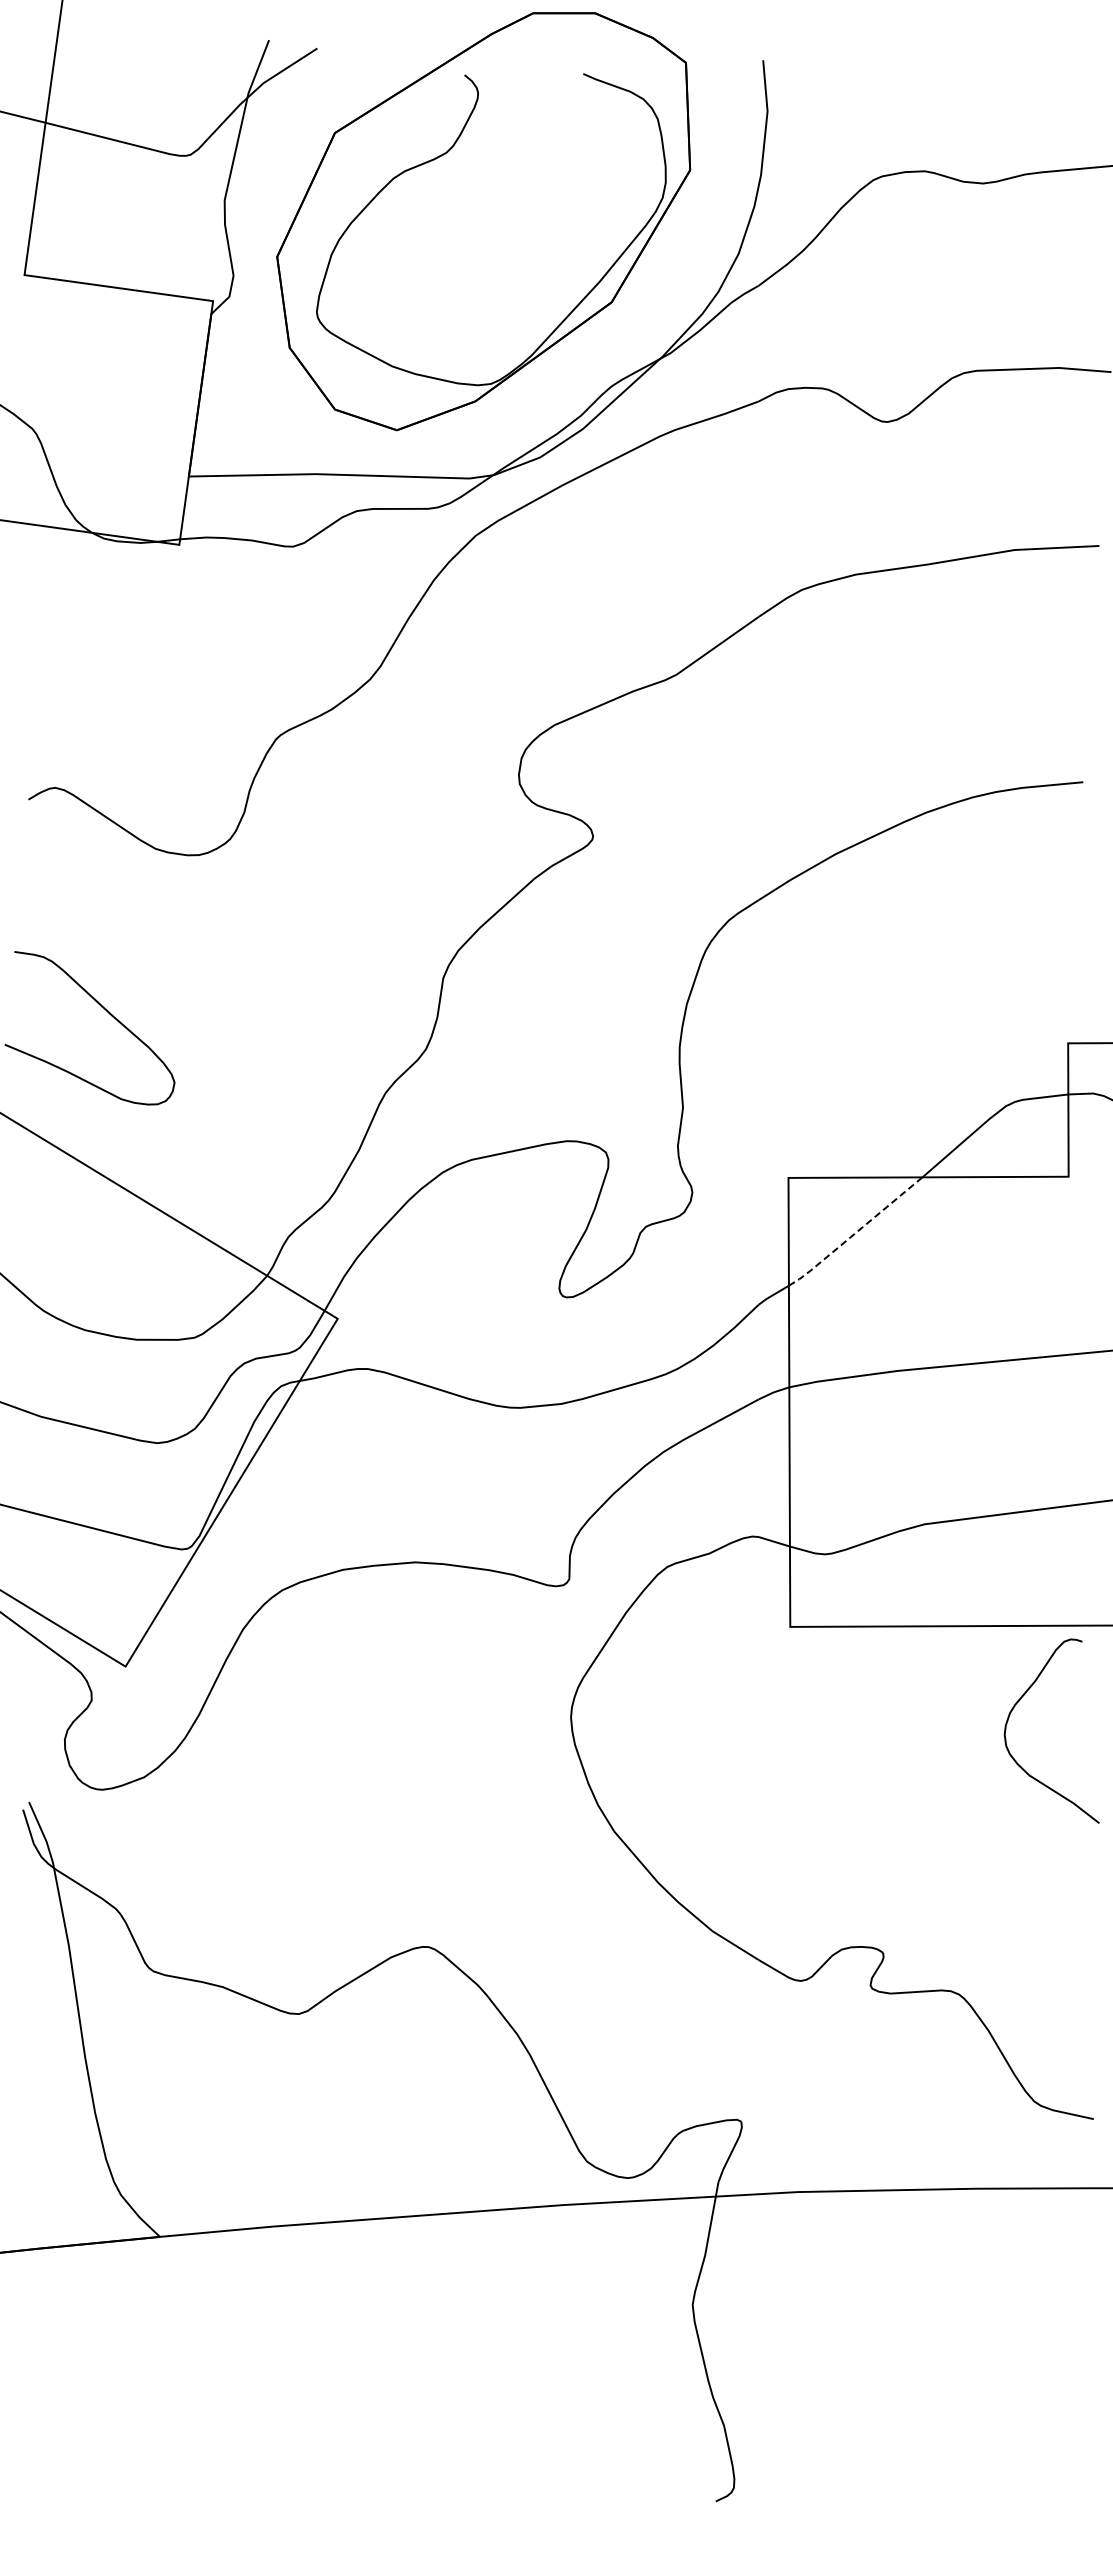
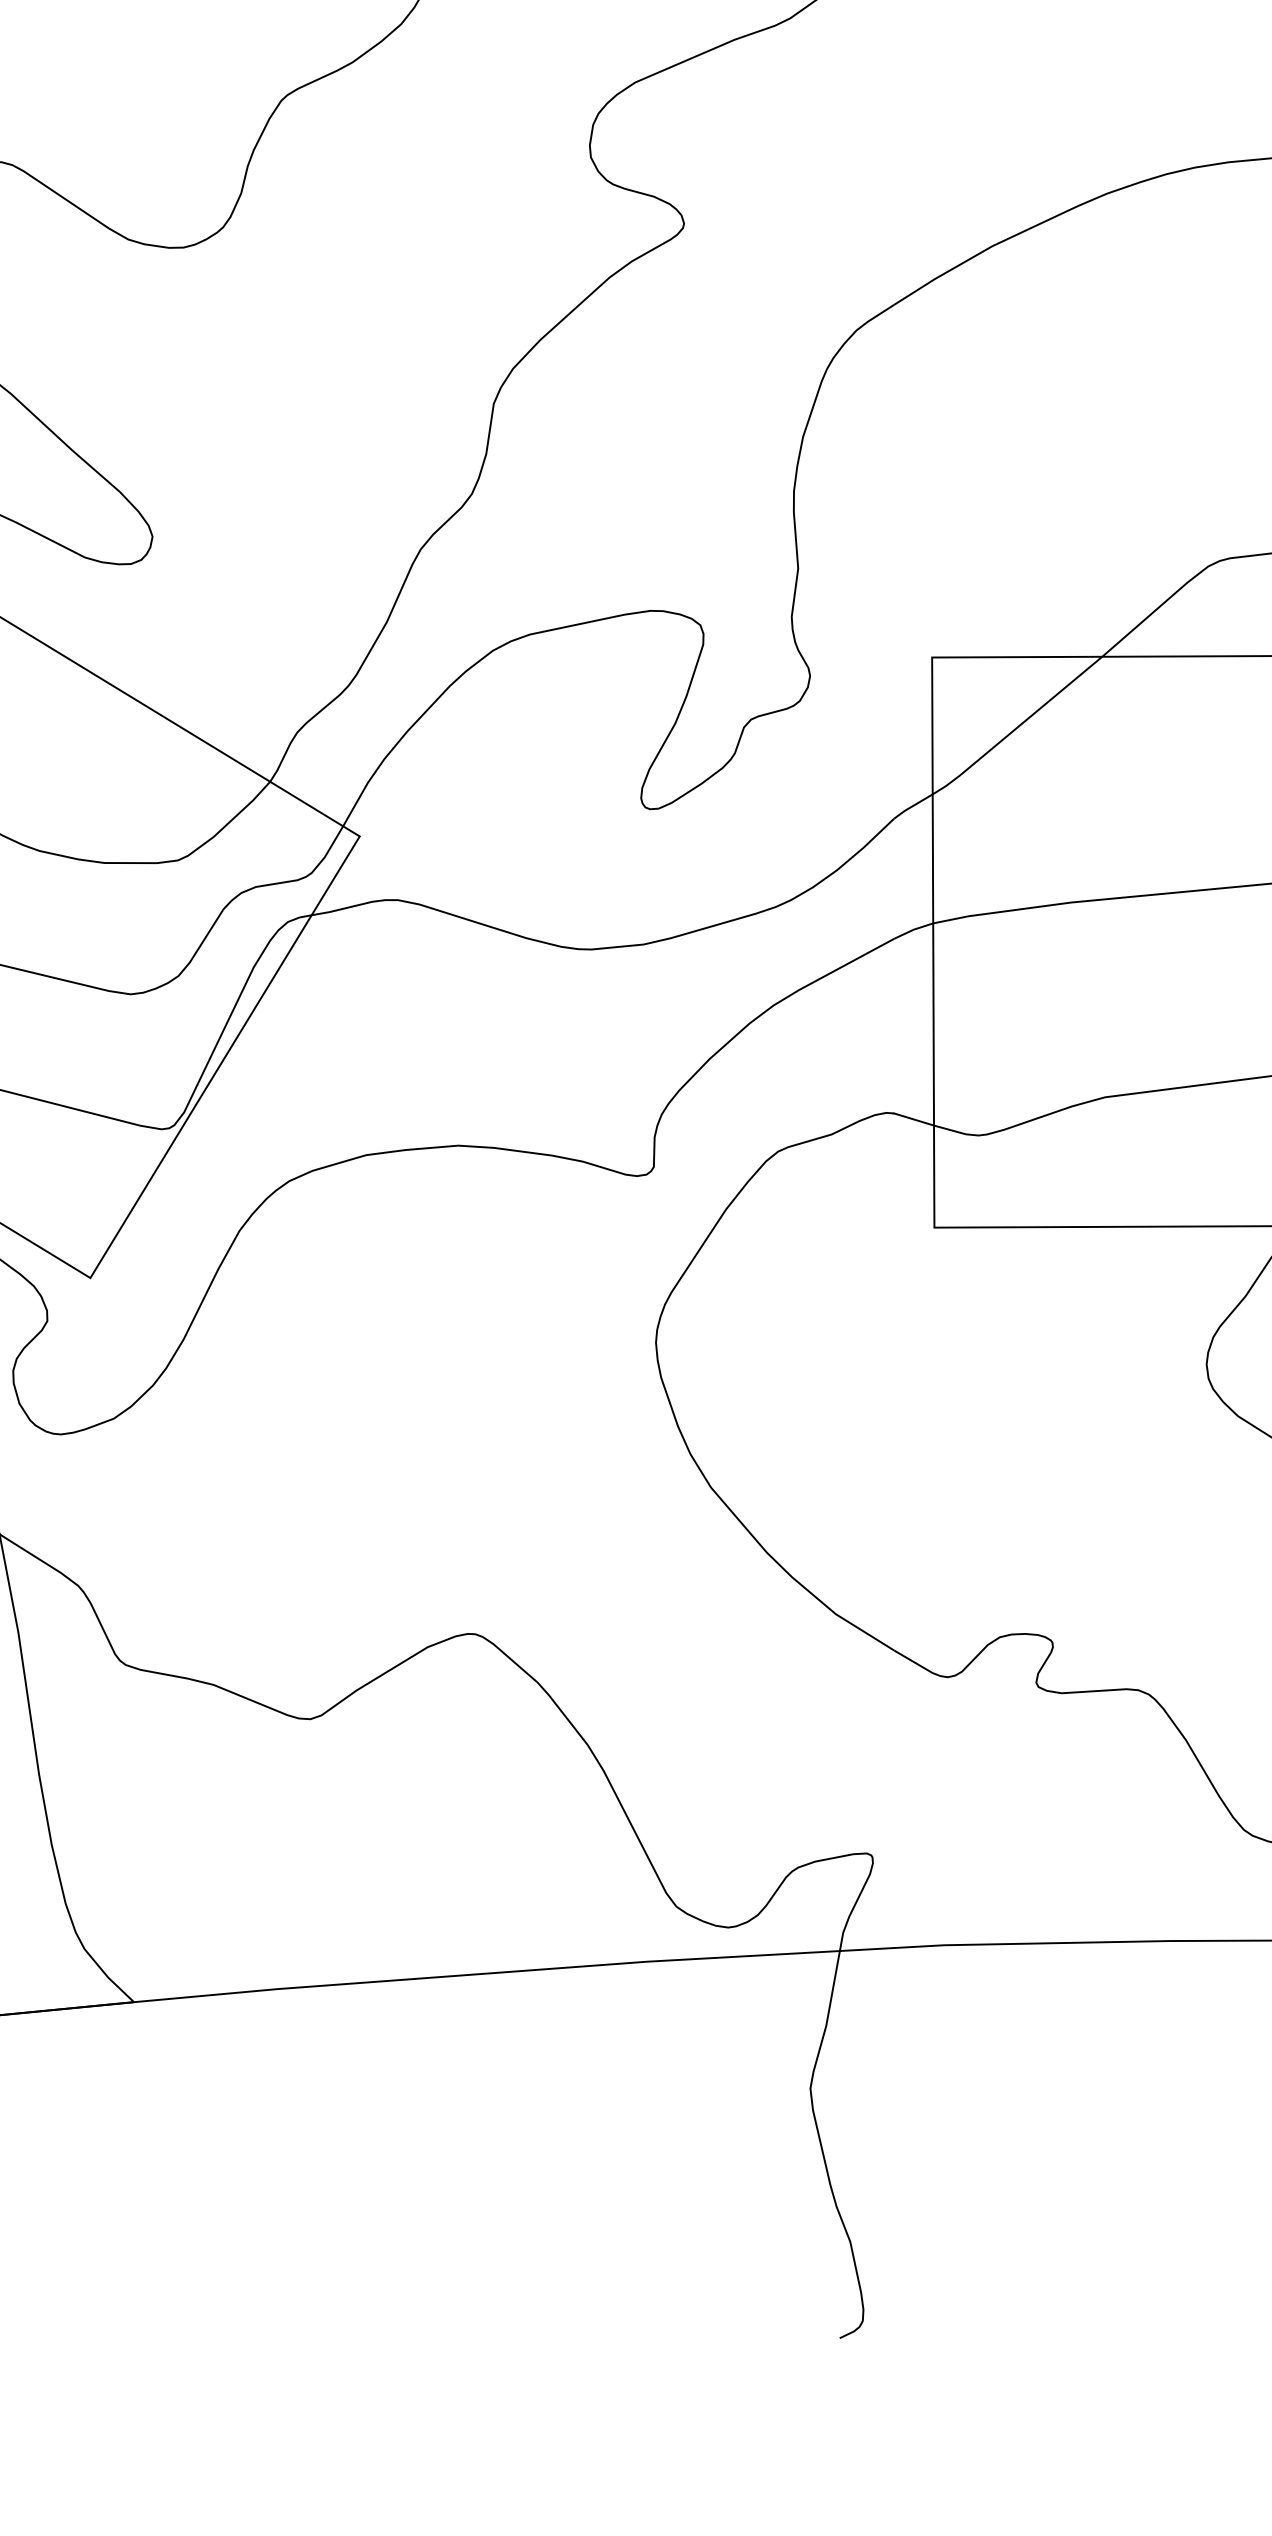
line: (855, 1233) -> (1017, 728), dashed -> solid

